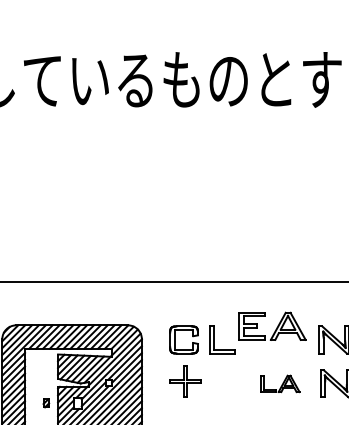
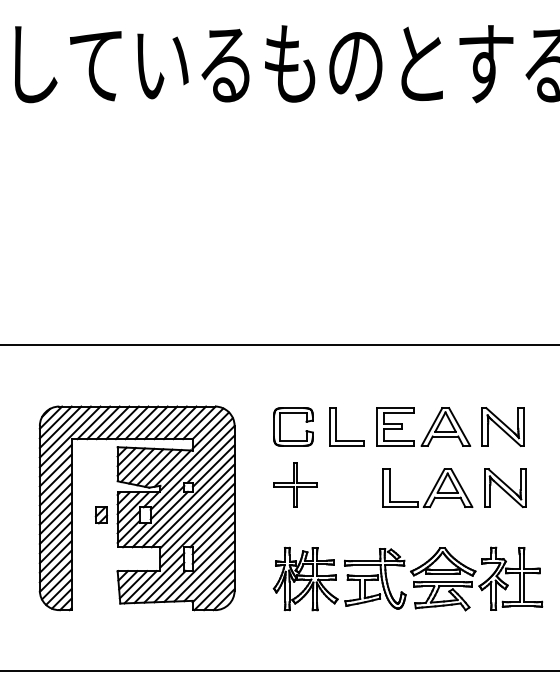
part: (276, 328) -> (429, 429), moved
part: (280, 384) -> (427, 488), size x1.67
part: (45, 403) -> (100, 515), size x1.43

